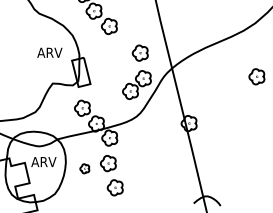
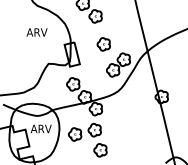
text: (49, 52) -> (36, 32), moved
part: (139, 52) -> (103, 43), moved
part: (84, 168) -> (74, 134), size x1.67

